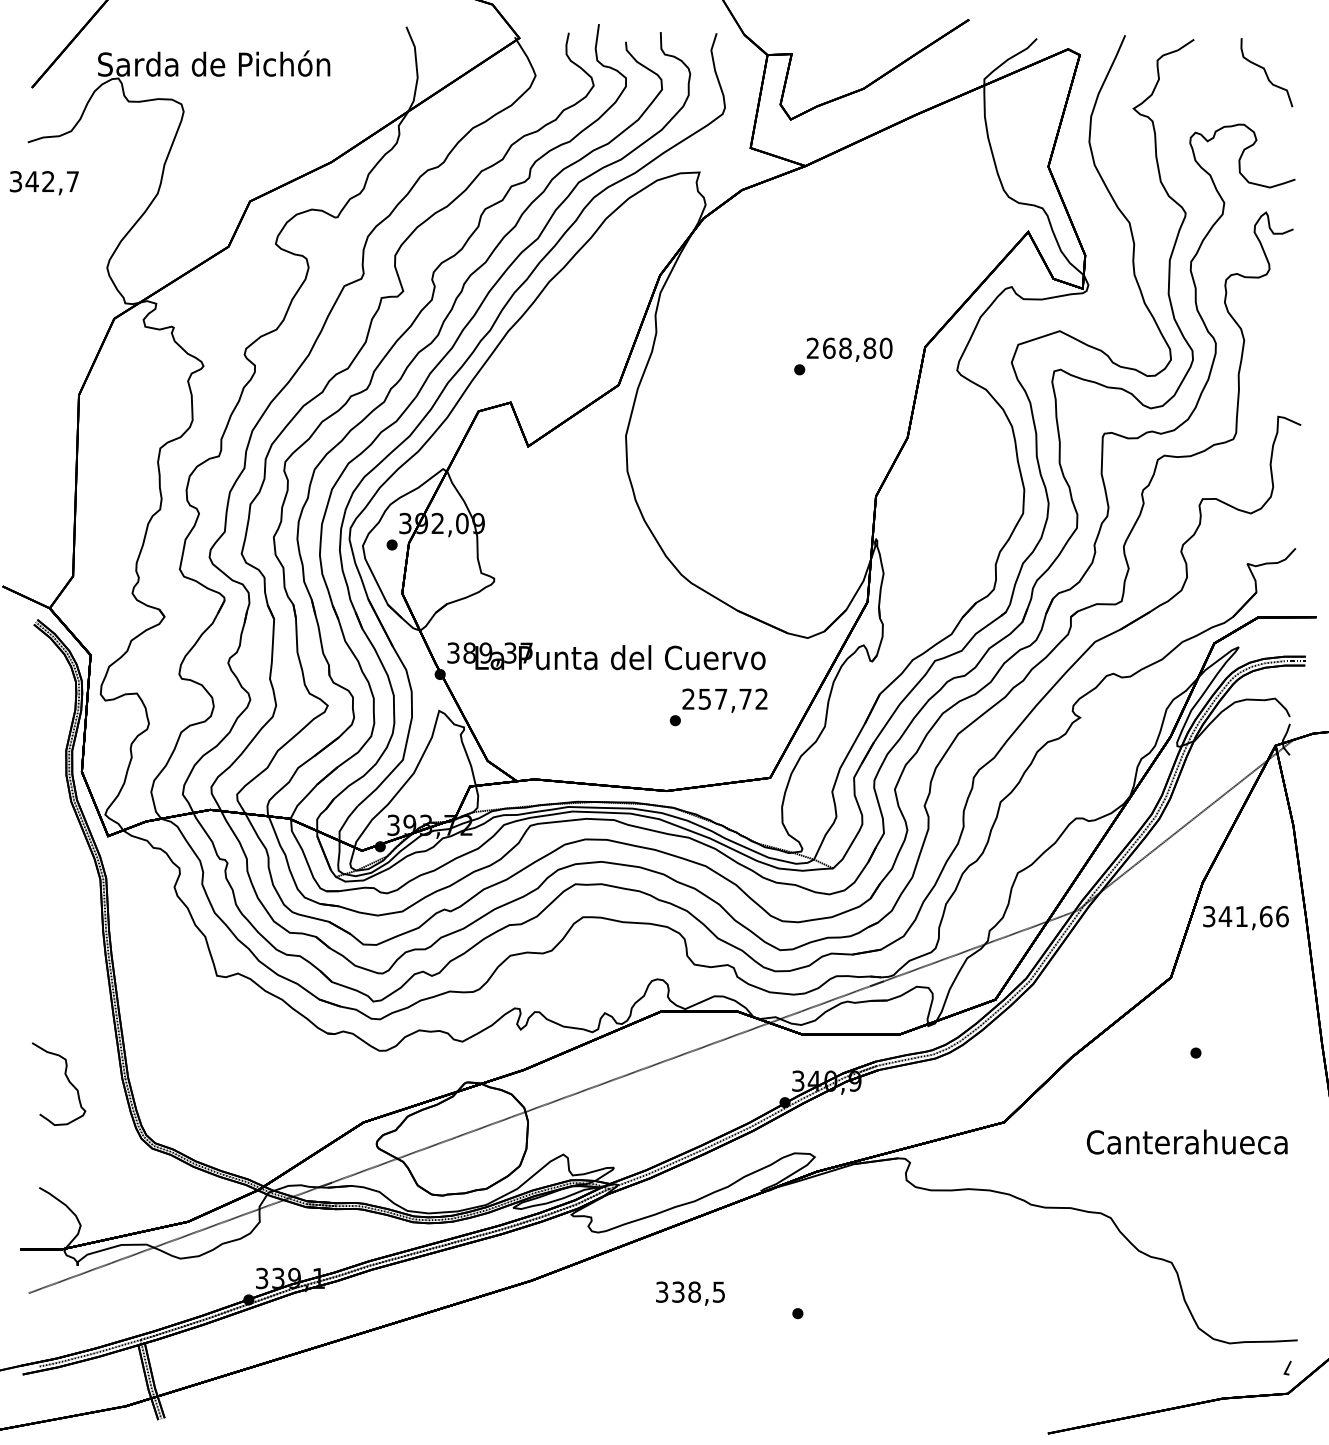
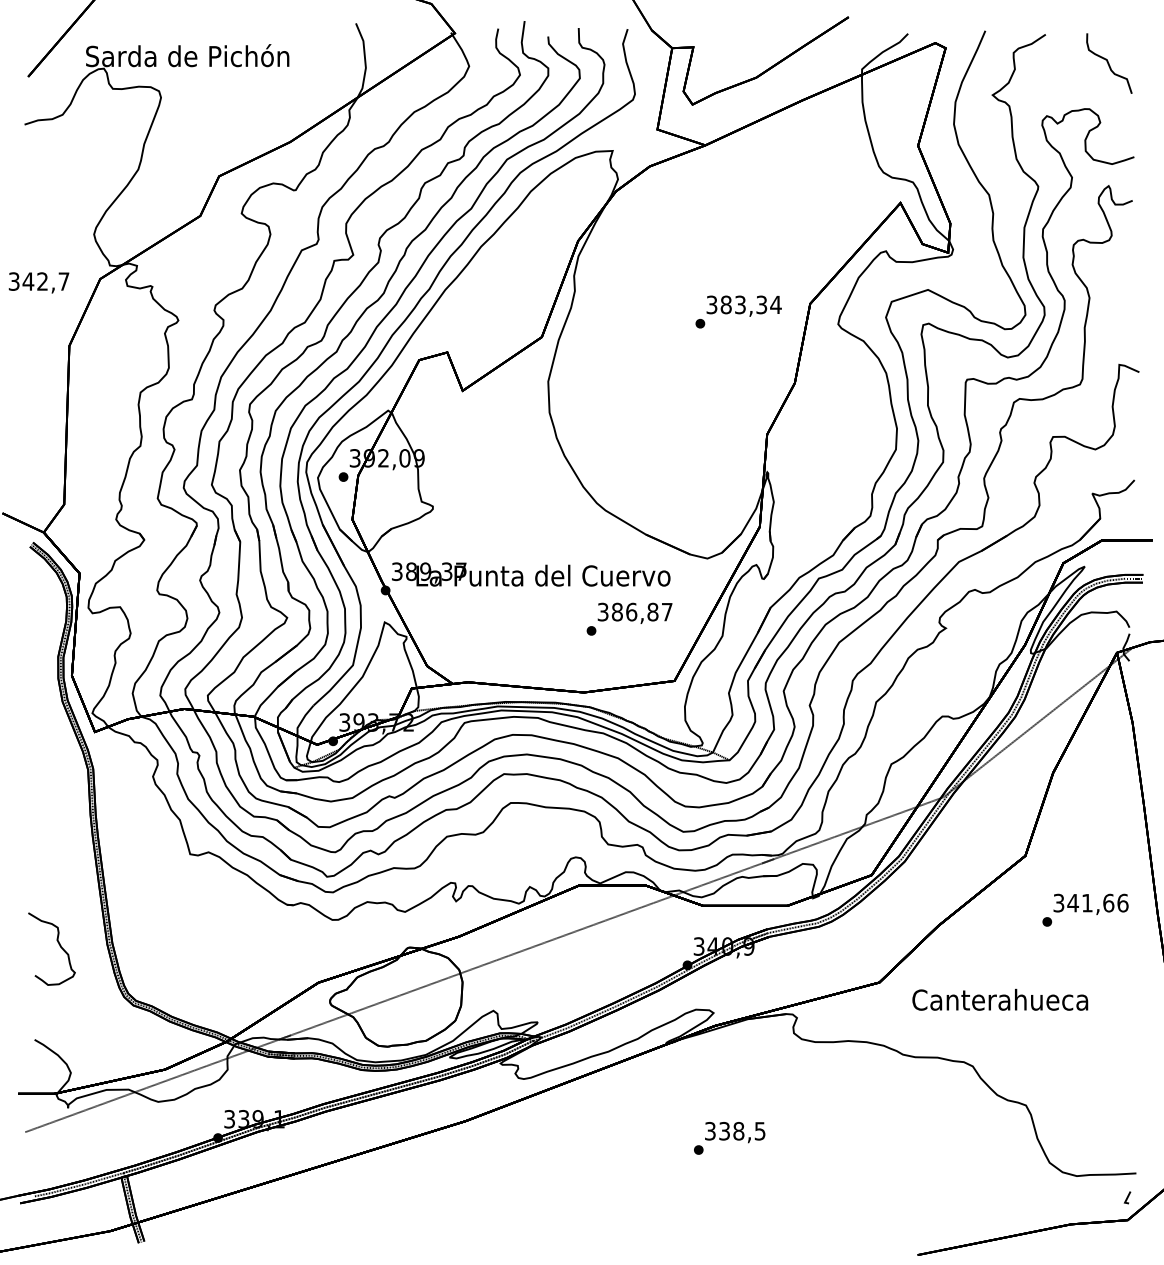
text: (43, 183) -> (38, 283), moved
text: (849, 348) -> (743, 305), 268,80 -> 383,34
text: (724, 698) -> (634, 611), 257,72 -> 386,87
text: (1245, 918) -> (1090, 904), moved
text: (1186, 1141) -> (999, 999), moved
text: (690, 1293) -> (735, 1132), moved

